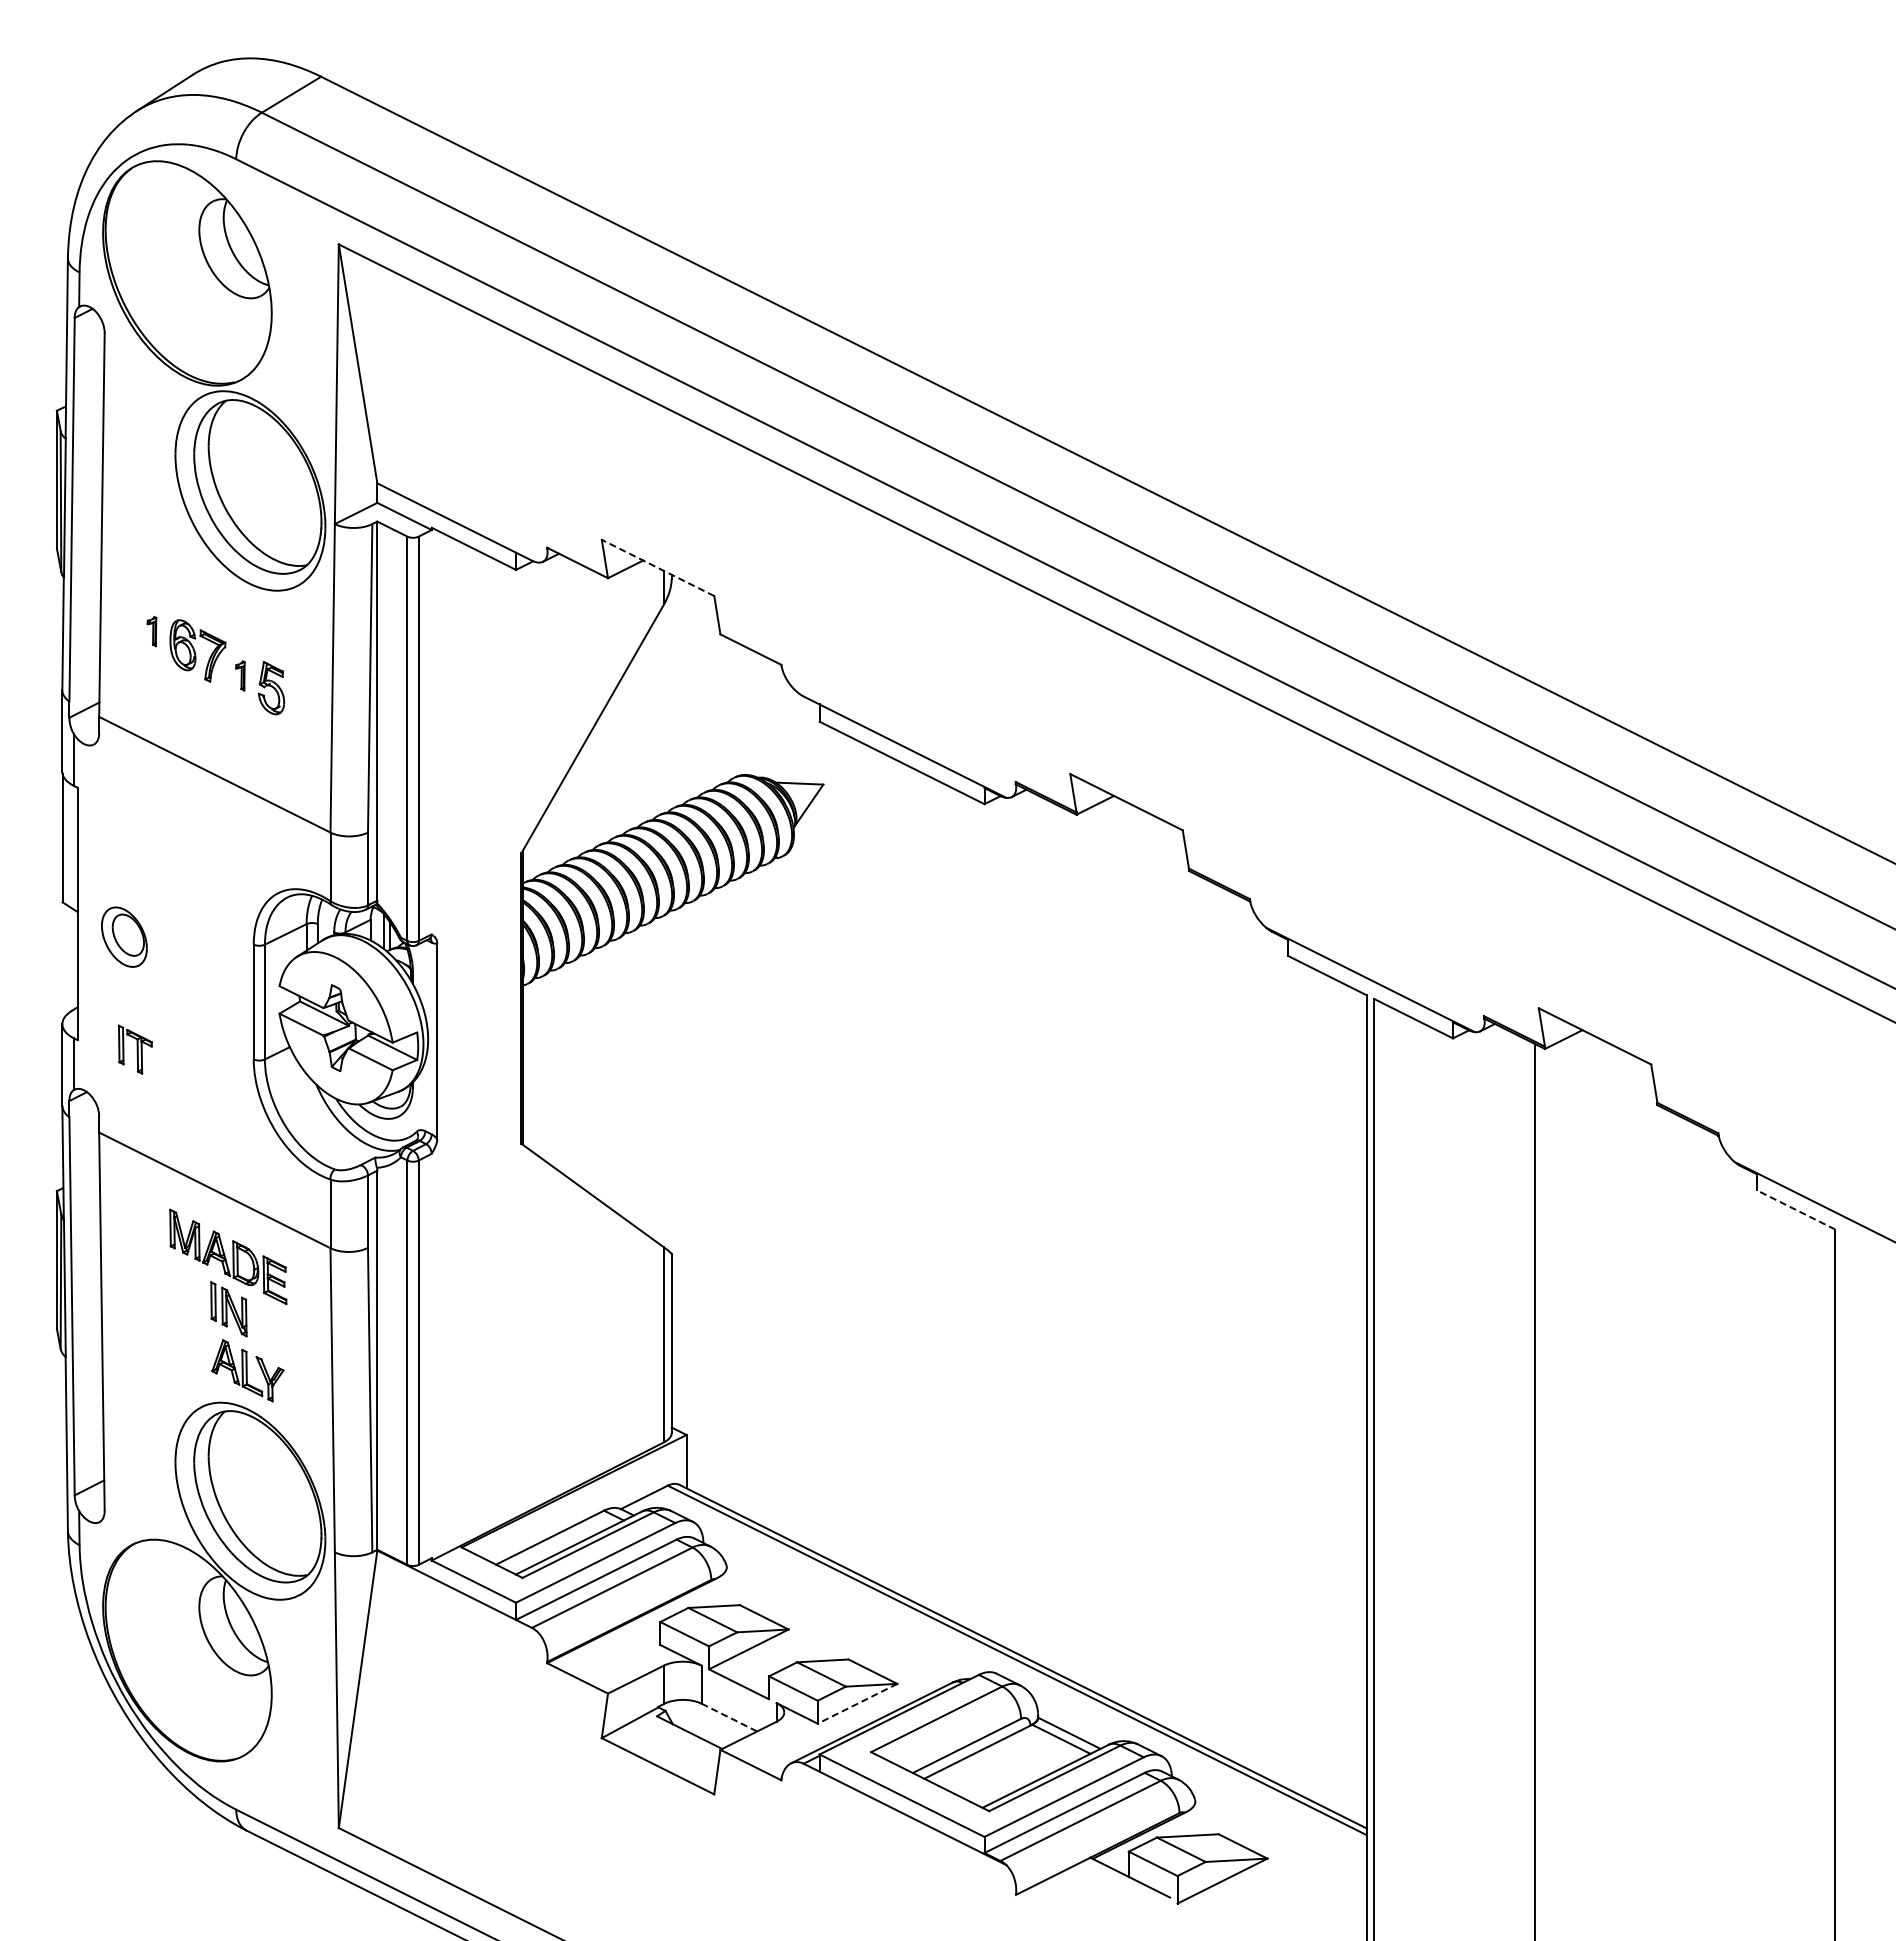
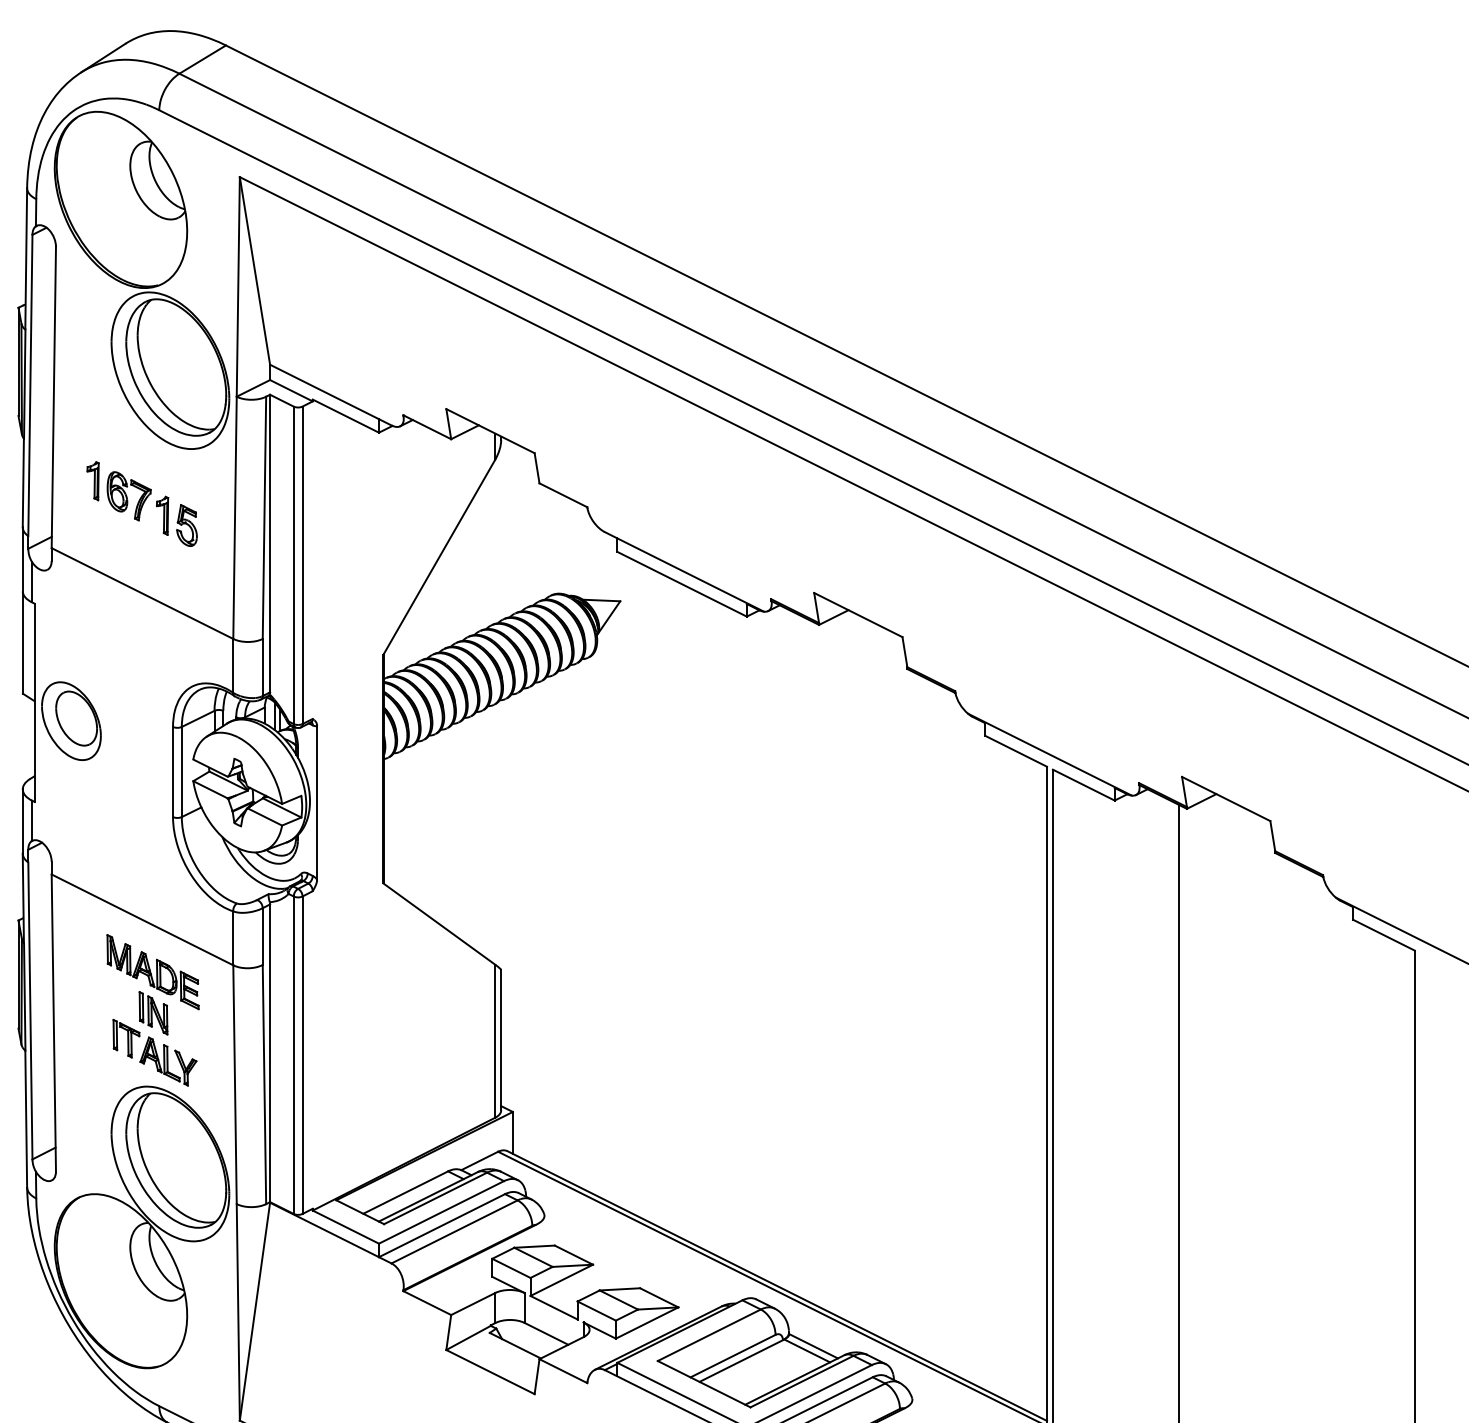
line: (658, 567) -> (490, 430), dashed -> solid
part: (151, 631) -> (92, 481), size x1.67
part: (240, 675) -> (162, 515), size x1.67
part: (124, 936) -> (71, 720), size x1.67
part: (135, 1049) -> (126, 1038), moved
line: (1795, 1209) -> (1383, 934), dashed -> solid
line: (857, 1703) -> (647, 1322), dashed -> solid
line: (729, 1717) -> (546, 1333), dashed -> solid

